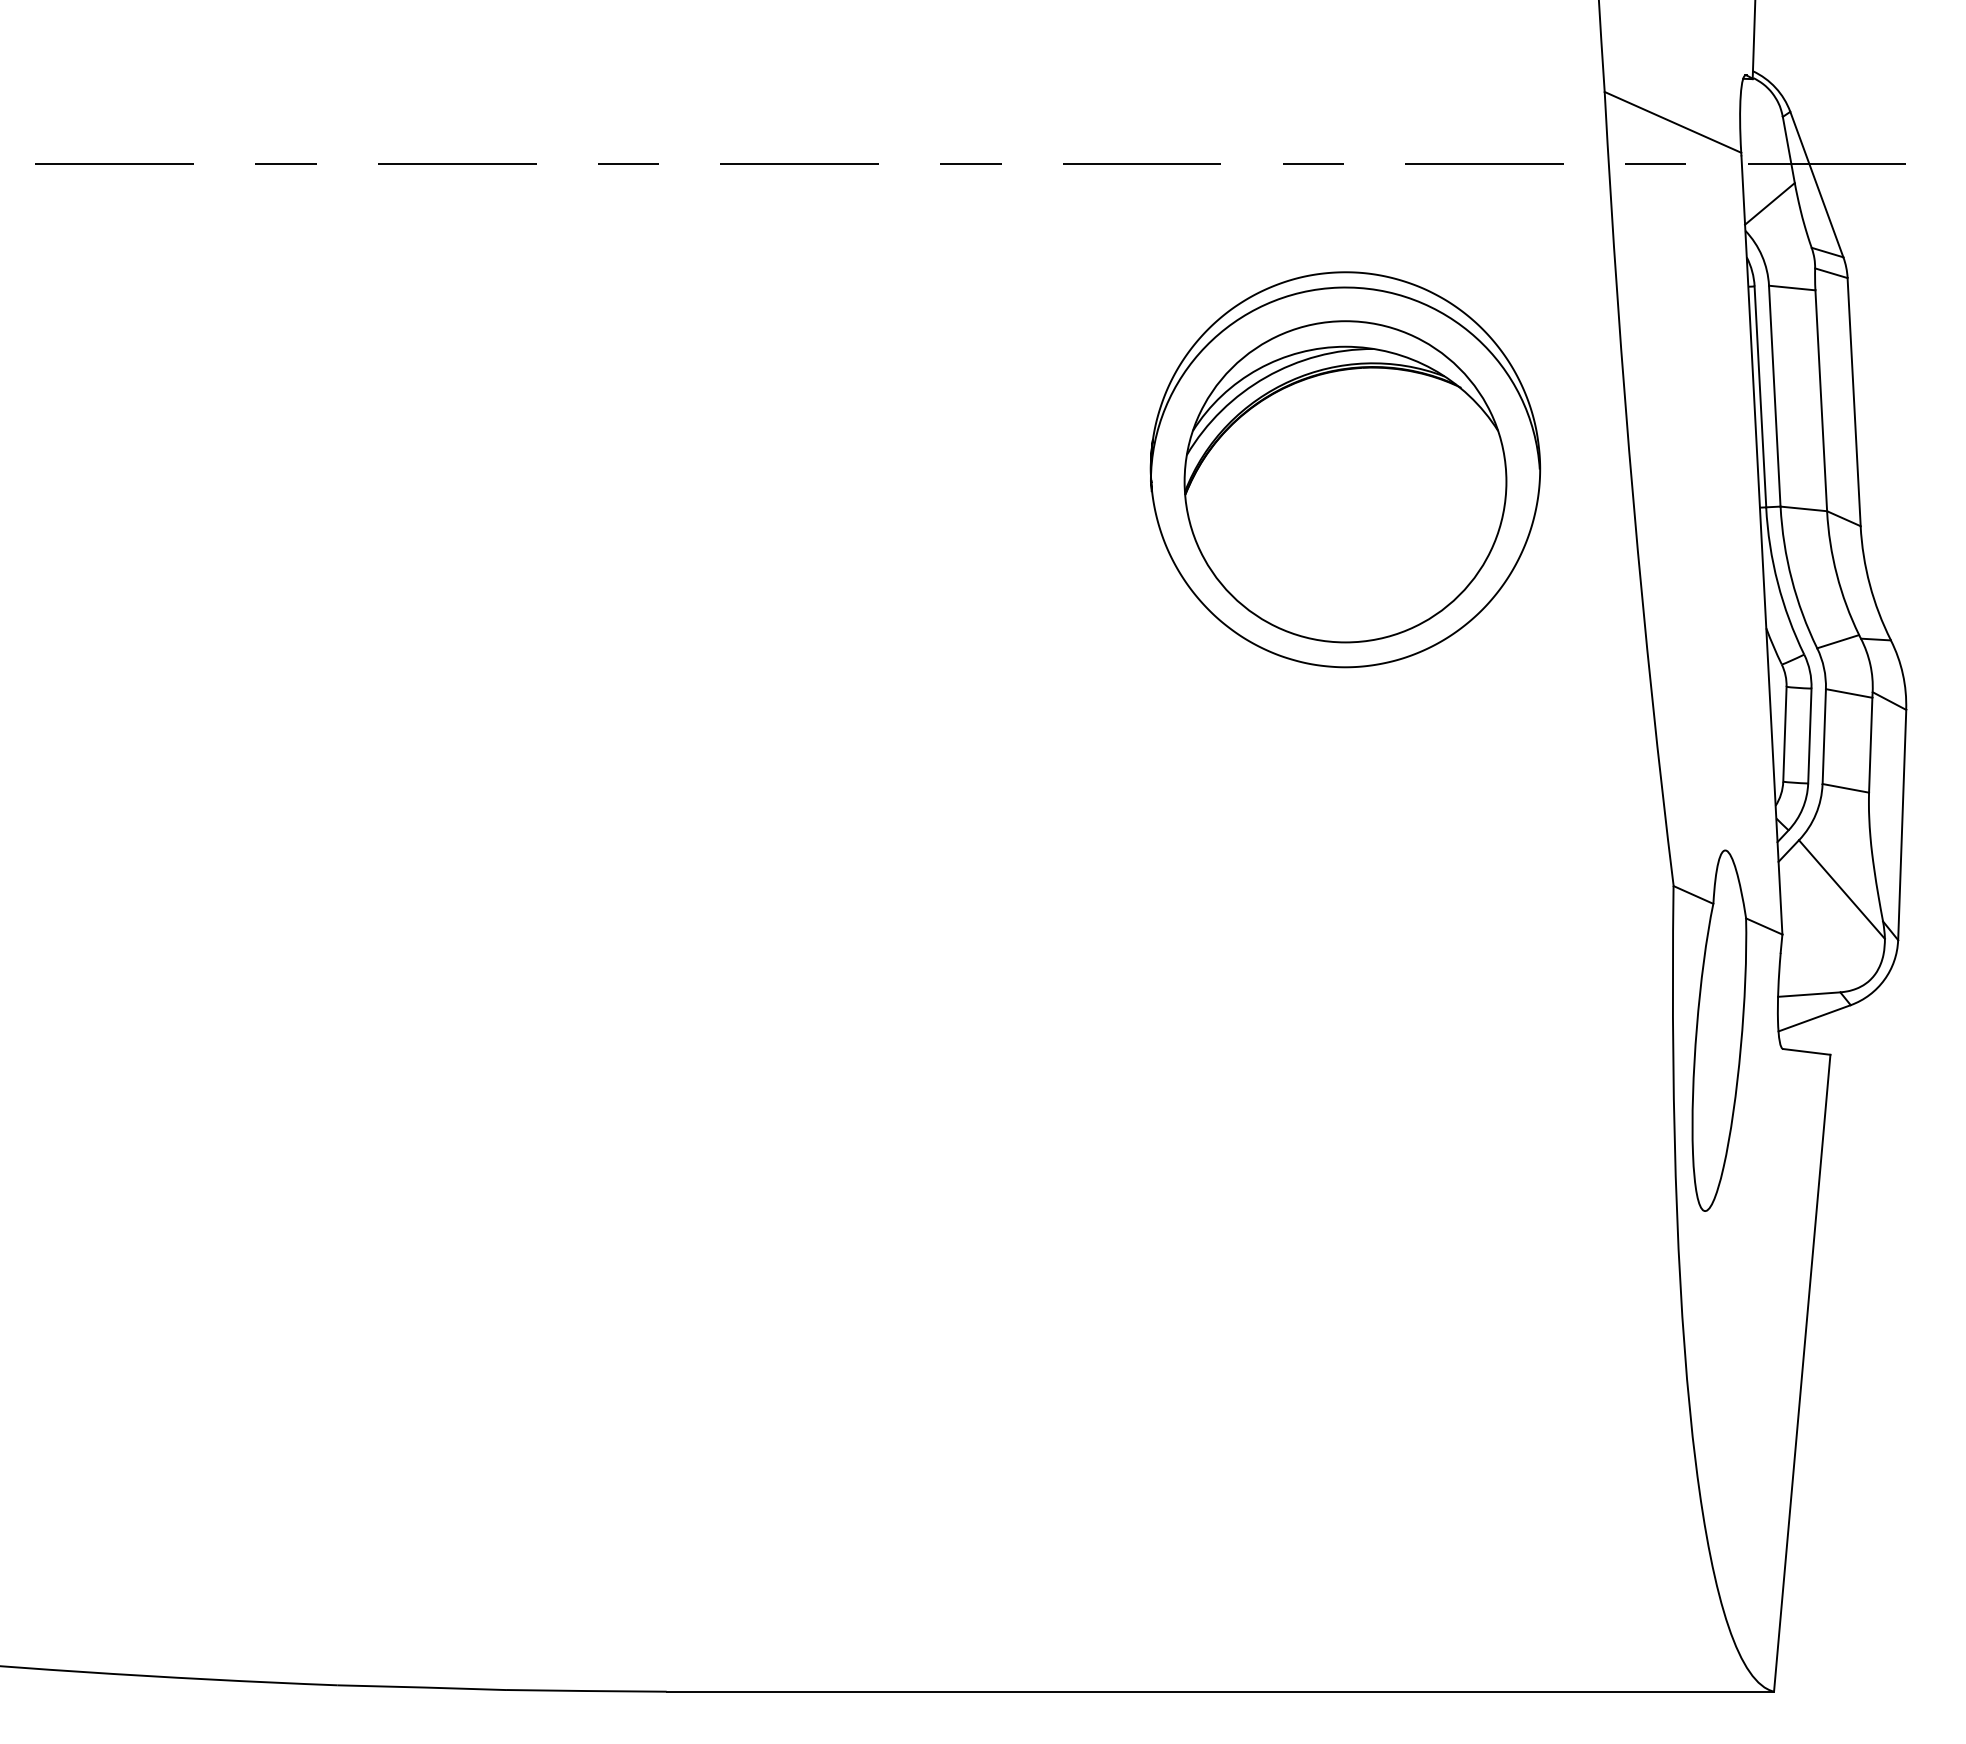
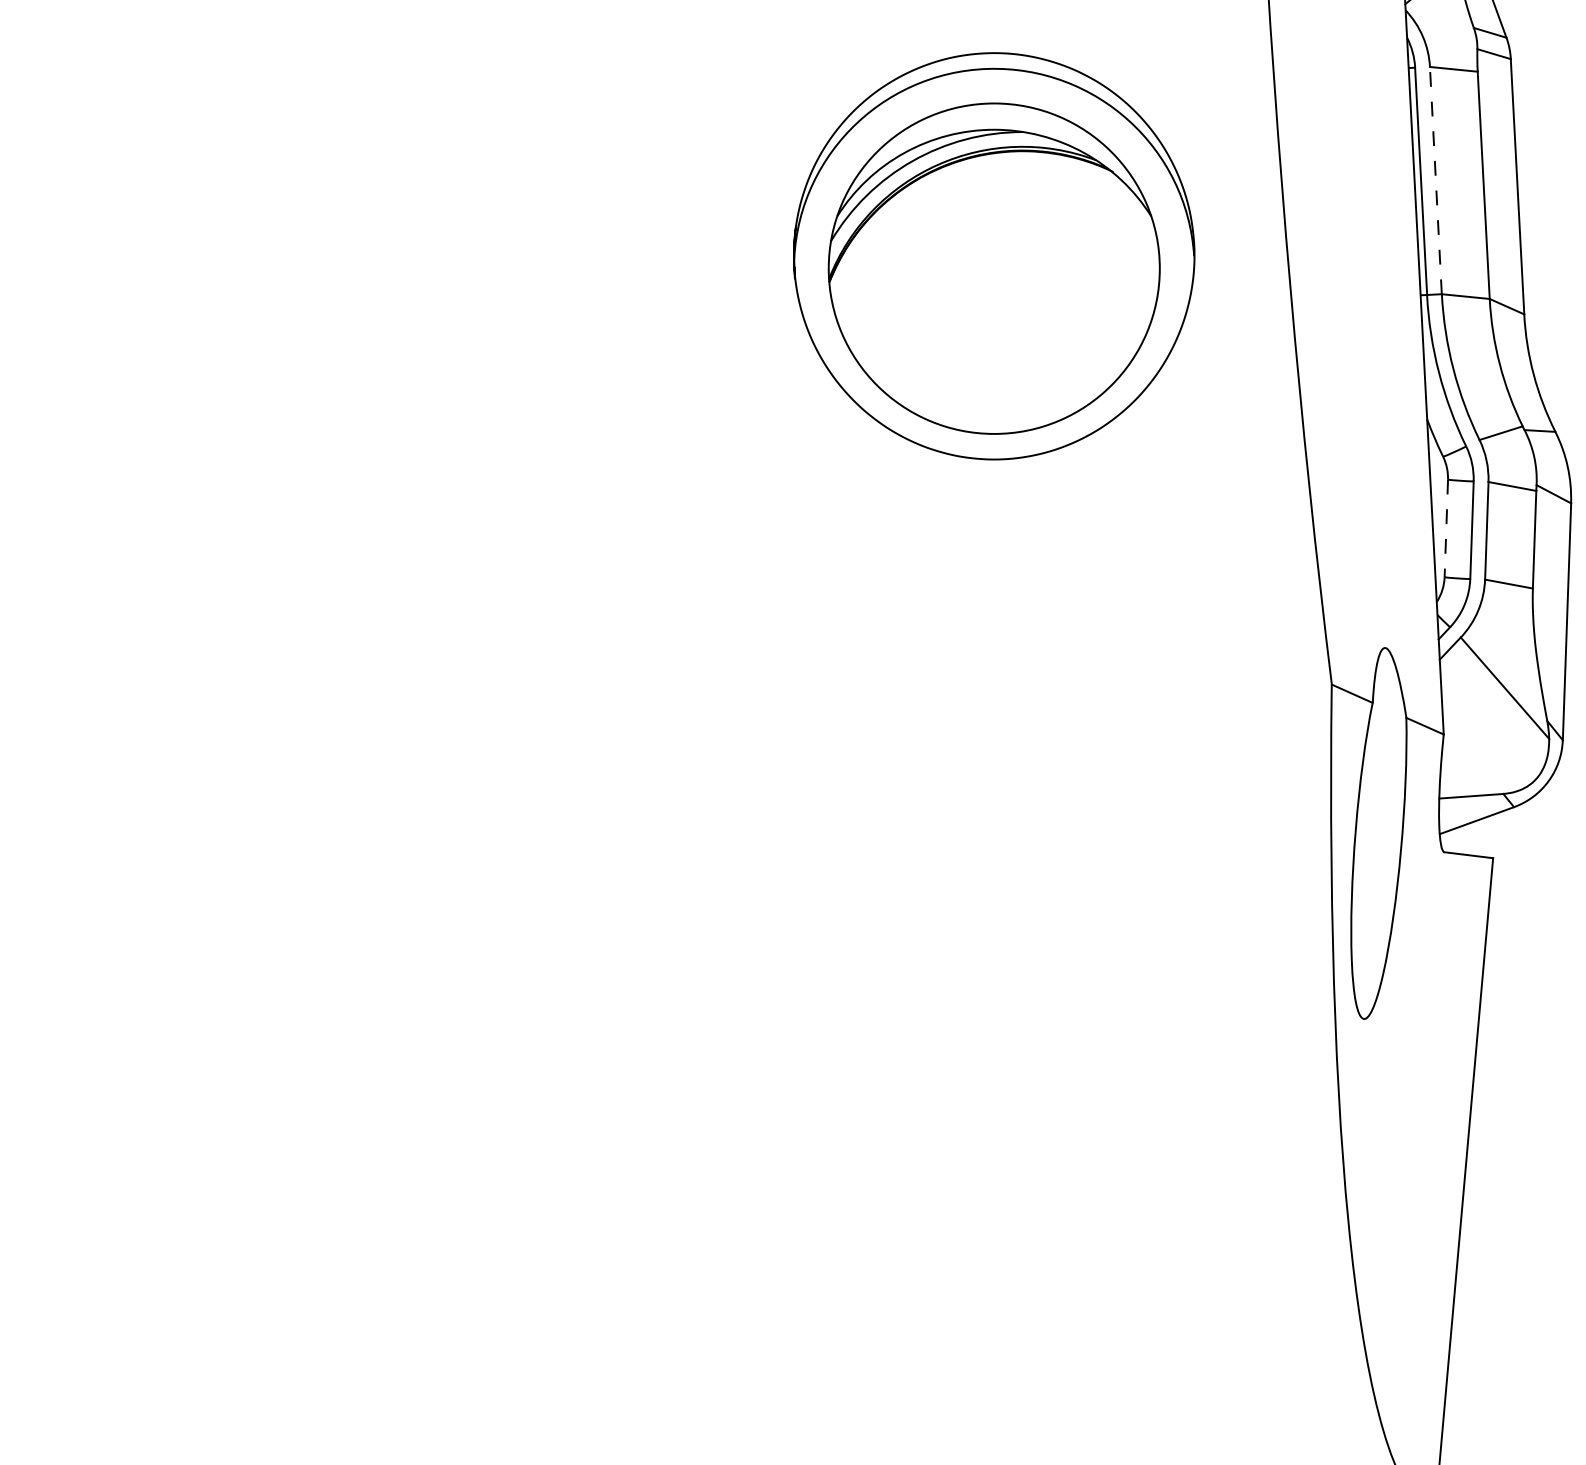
line: (1774, 396) -> (1435, 180), solid -> dashed
line: (1784, 734) -> (1445, 528), solid -> dashed

